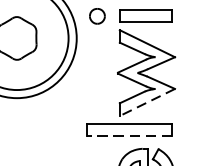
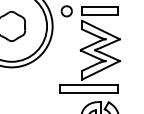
line: (146, 102) -> (100, 70), dashed -> solid
line: (129, 136) -> (88, 93), dashed -> solid

